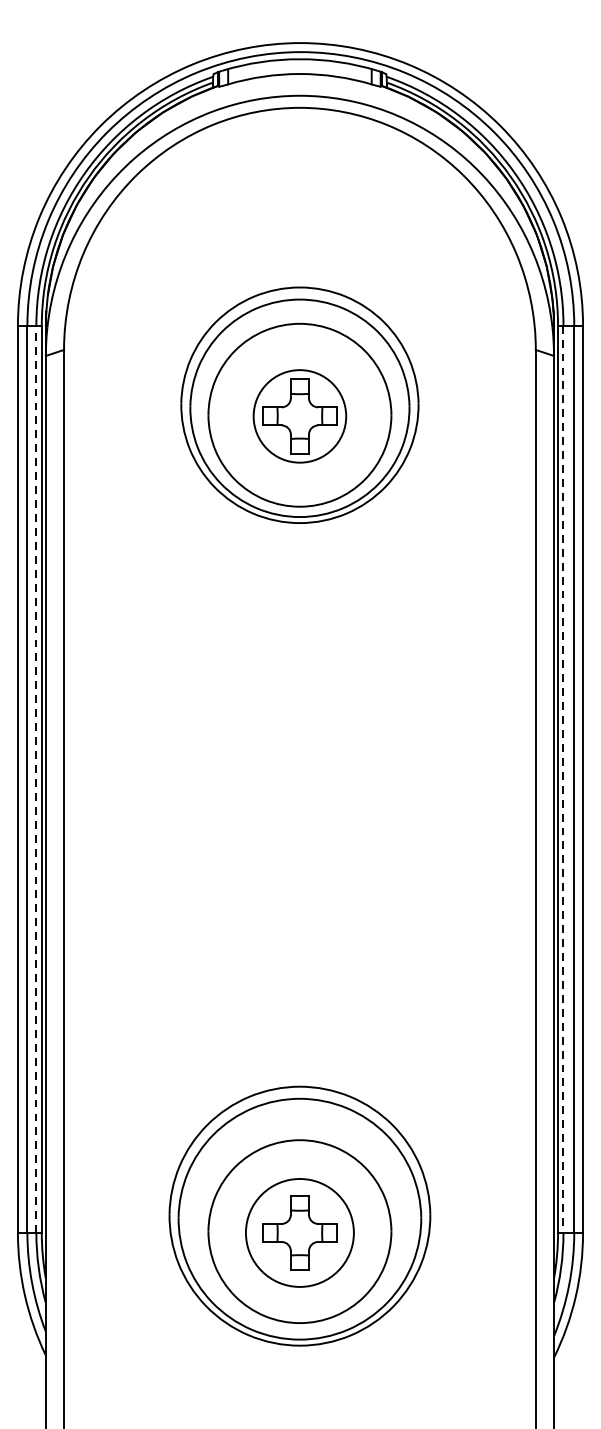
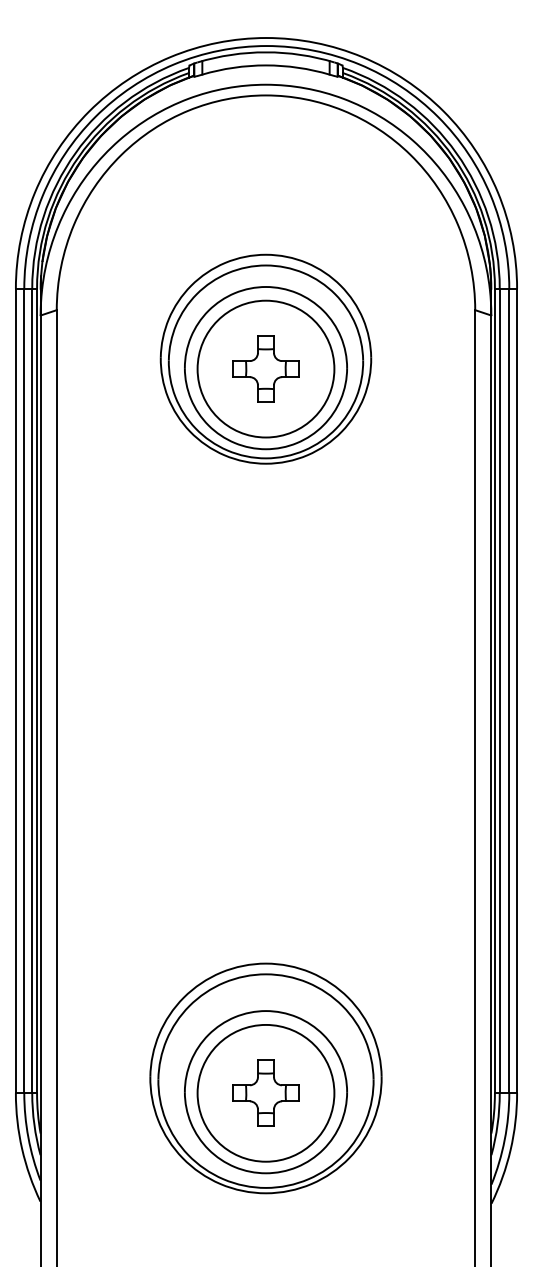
circle: (299, 415) -> (265, 368), size x1.67
line: (36, 778) -> (32, 690), dashed -> solid
line: (563, 779) -> (499, 691), dashed -> solid
circle: (299, 1232) -> (265, 1092), size x1.43

